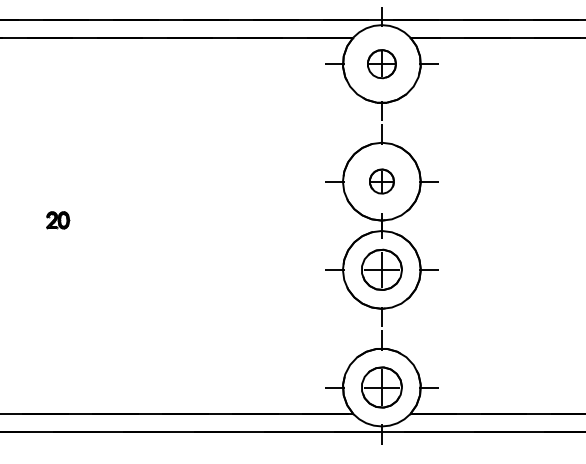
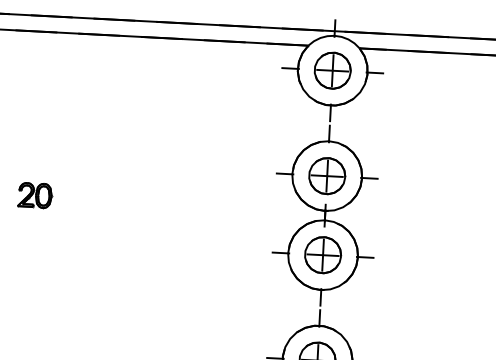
part: (381, 64) -> (332, 71), size x1.43
part: (381, 181) -> (326, 175), size x1.67
part: (57, 220) -> (34, 195), size x1.67

